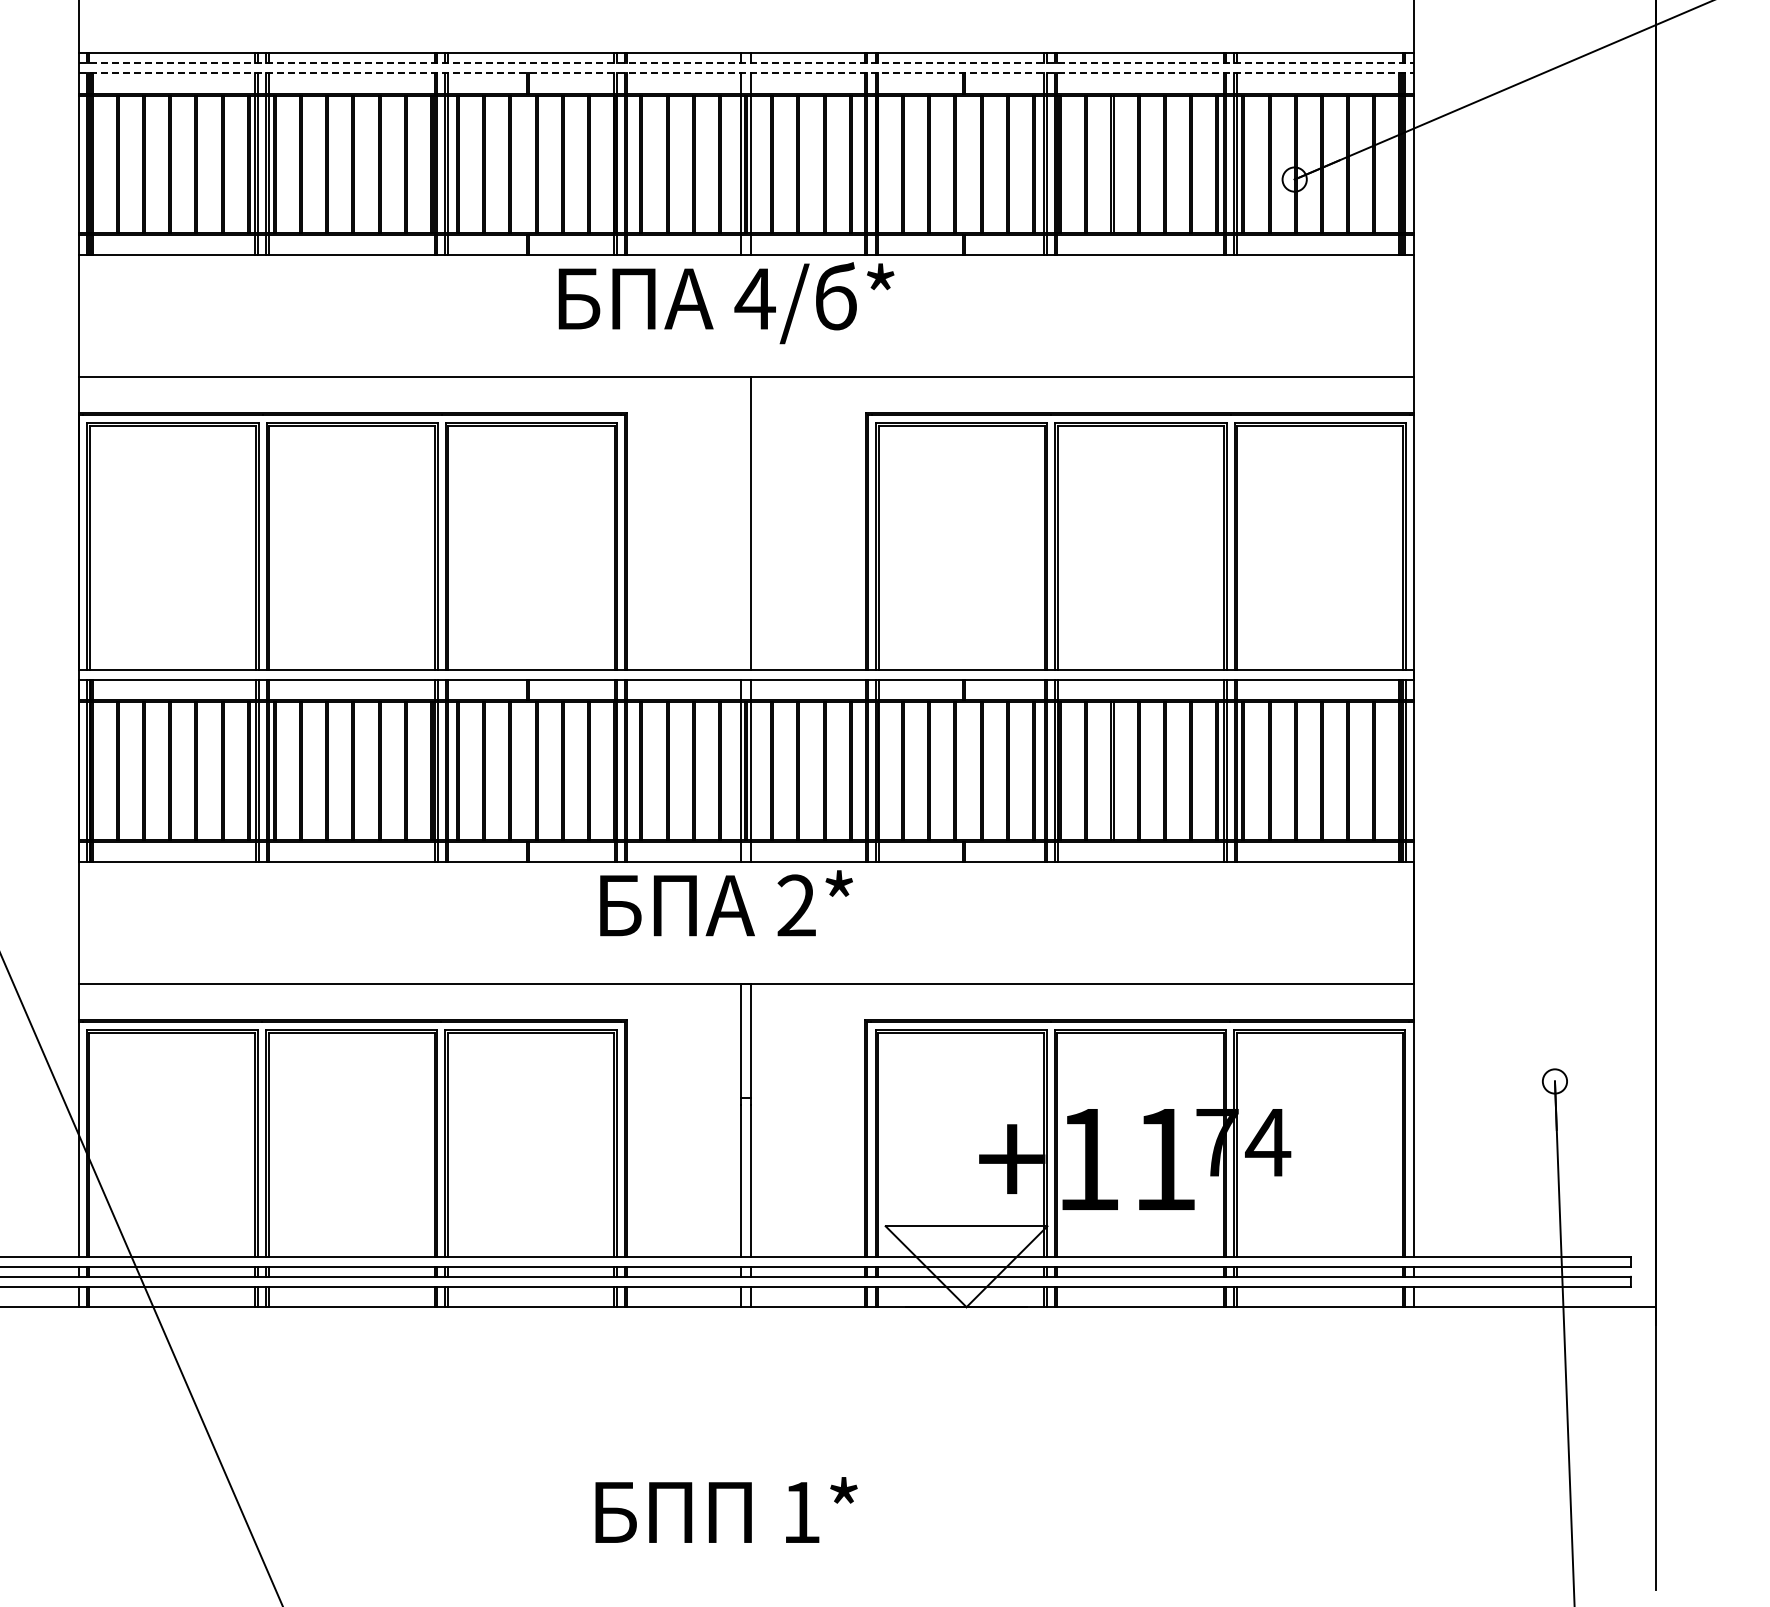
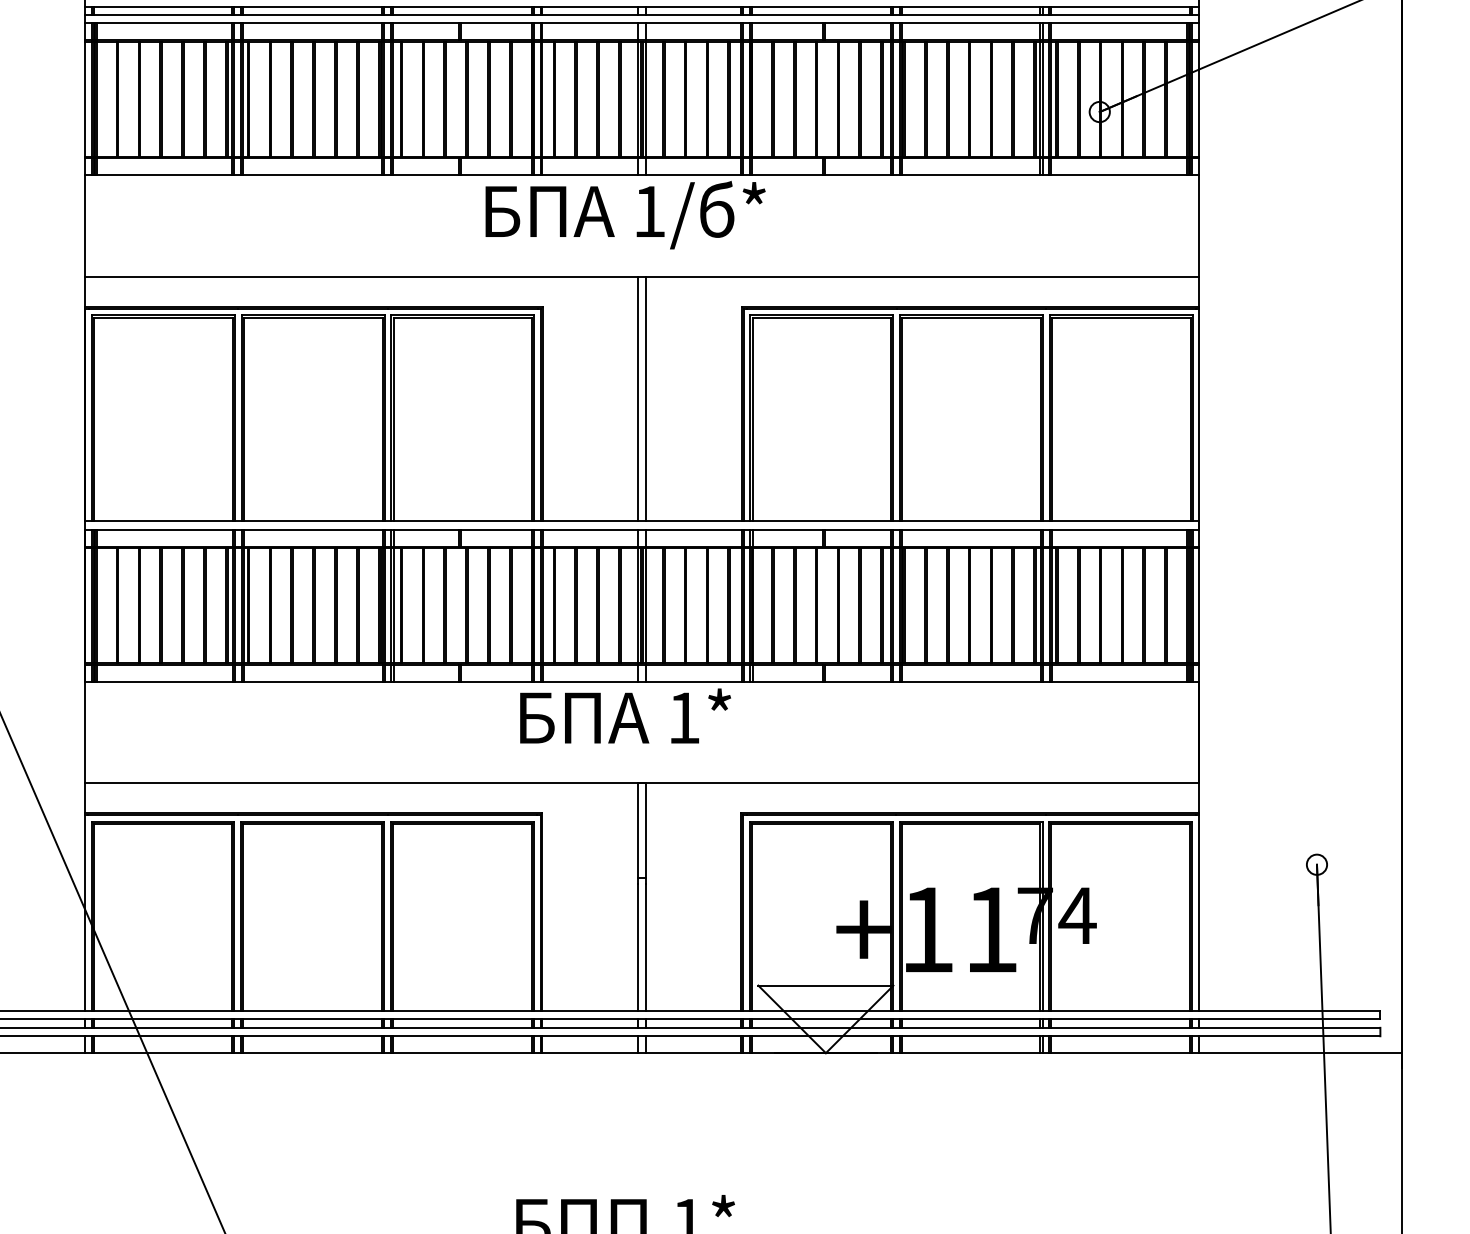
line: (746, 63) -> (642, 15), dashed -> solid
line: (746, 73) -> (642, 23), dashed -> solid
text: (754, 298) -> (648, 211), 4/ -> 1/
line: (740, 523) -> (637, 399), added
text: (796, 905) -> (683, 717), 2* -> 1*

